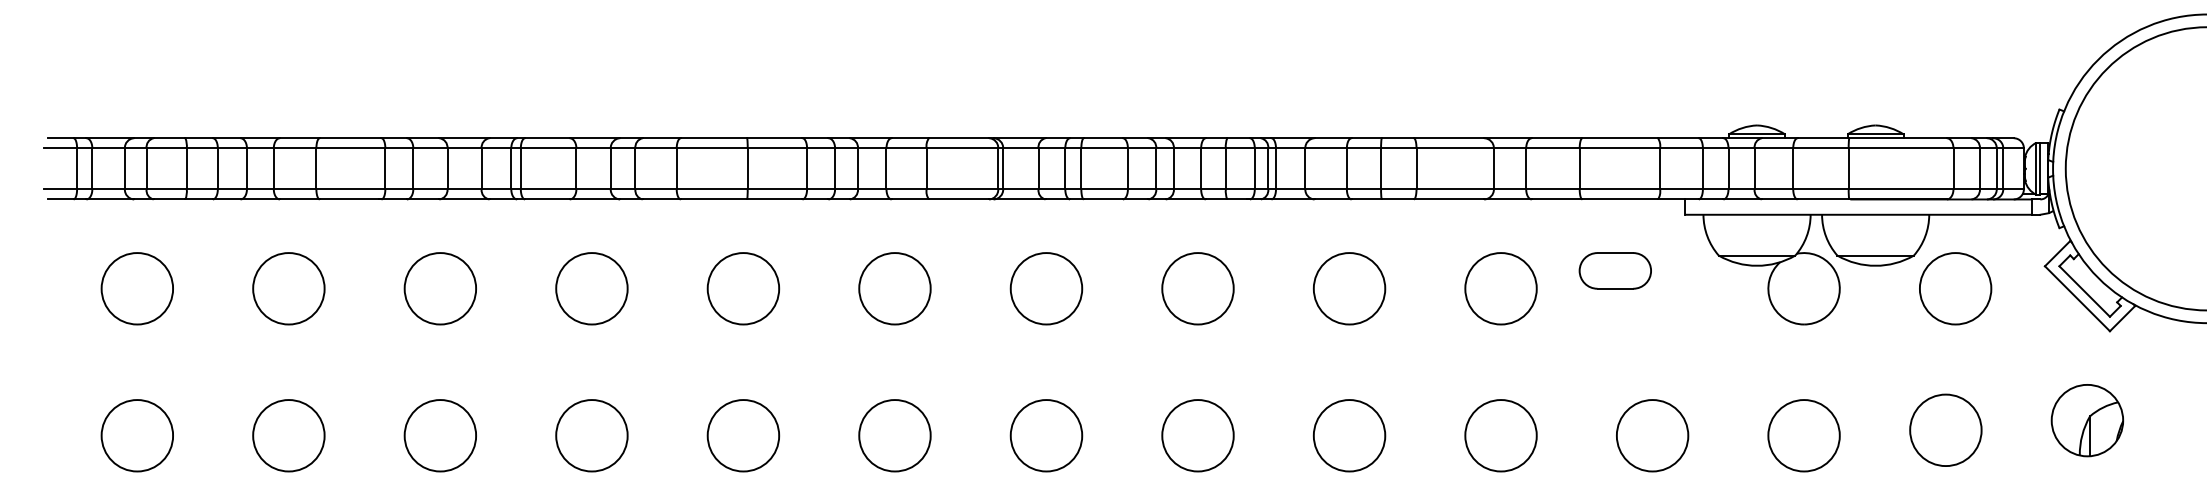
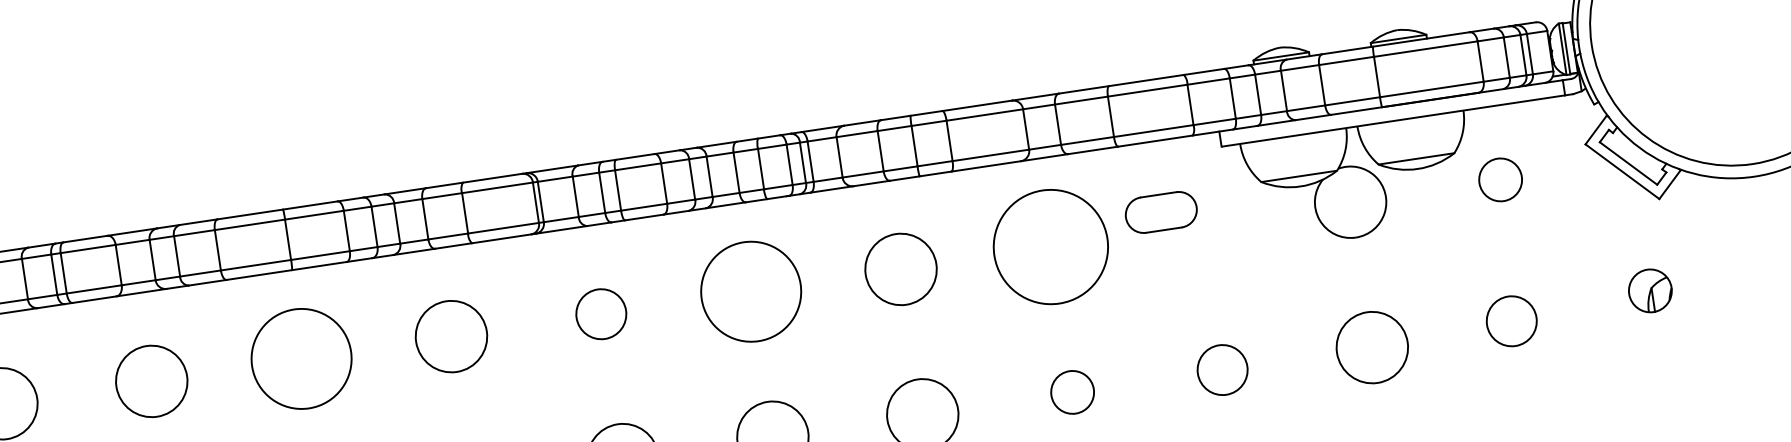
circle: (743, 288) -> (301, 358), size x1.4
circle: (1046, 288) -> (601, 313), size x0.7
circle: (1197, 288) -> (750, 291), size x1.4
circle: (1500, 288) -> (1050, 246), size x1.6
circle: (1955, 288) -> (1500, 179), size x0.6
part: (2087, 420) -> (1650, 290), size x0.6
circle: (1945, 430) -> (1511, 321), size x0.7
circle: (1500, 435) -> (1072, 392), size x0.6
circle: (1652, 435) -> (1222, 369), size x0.7

